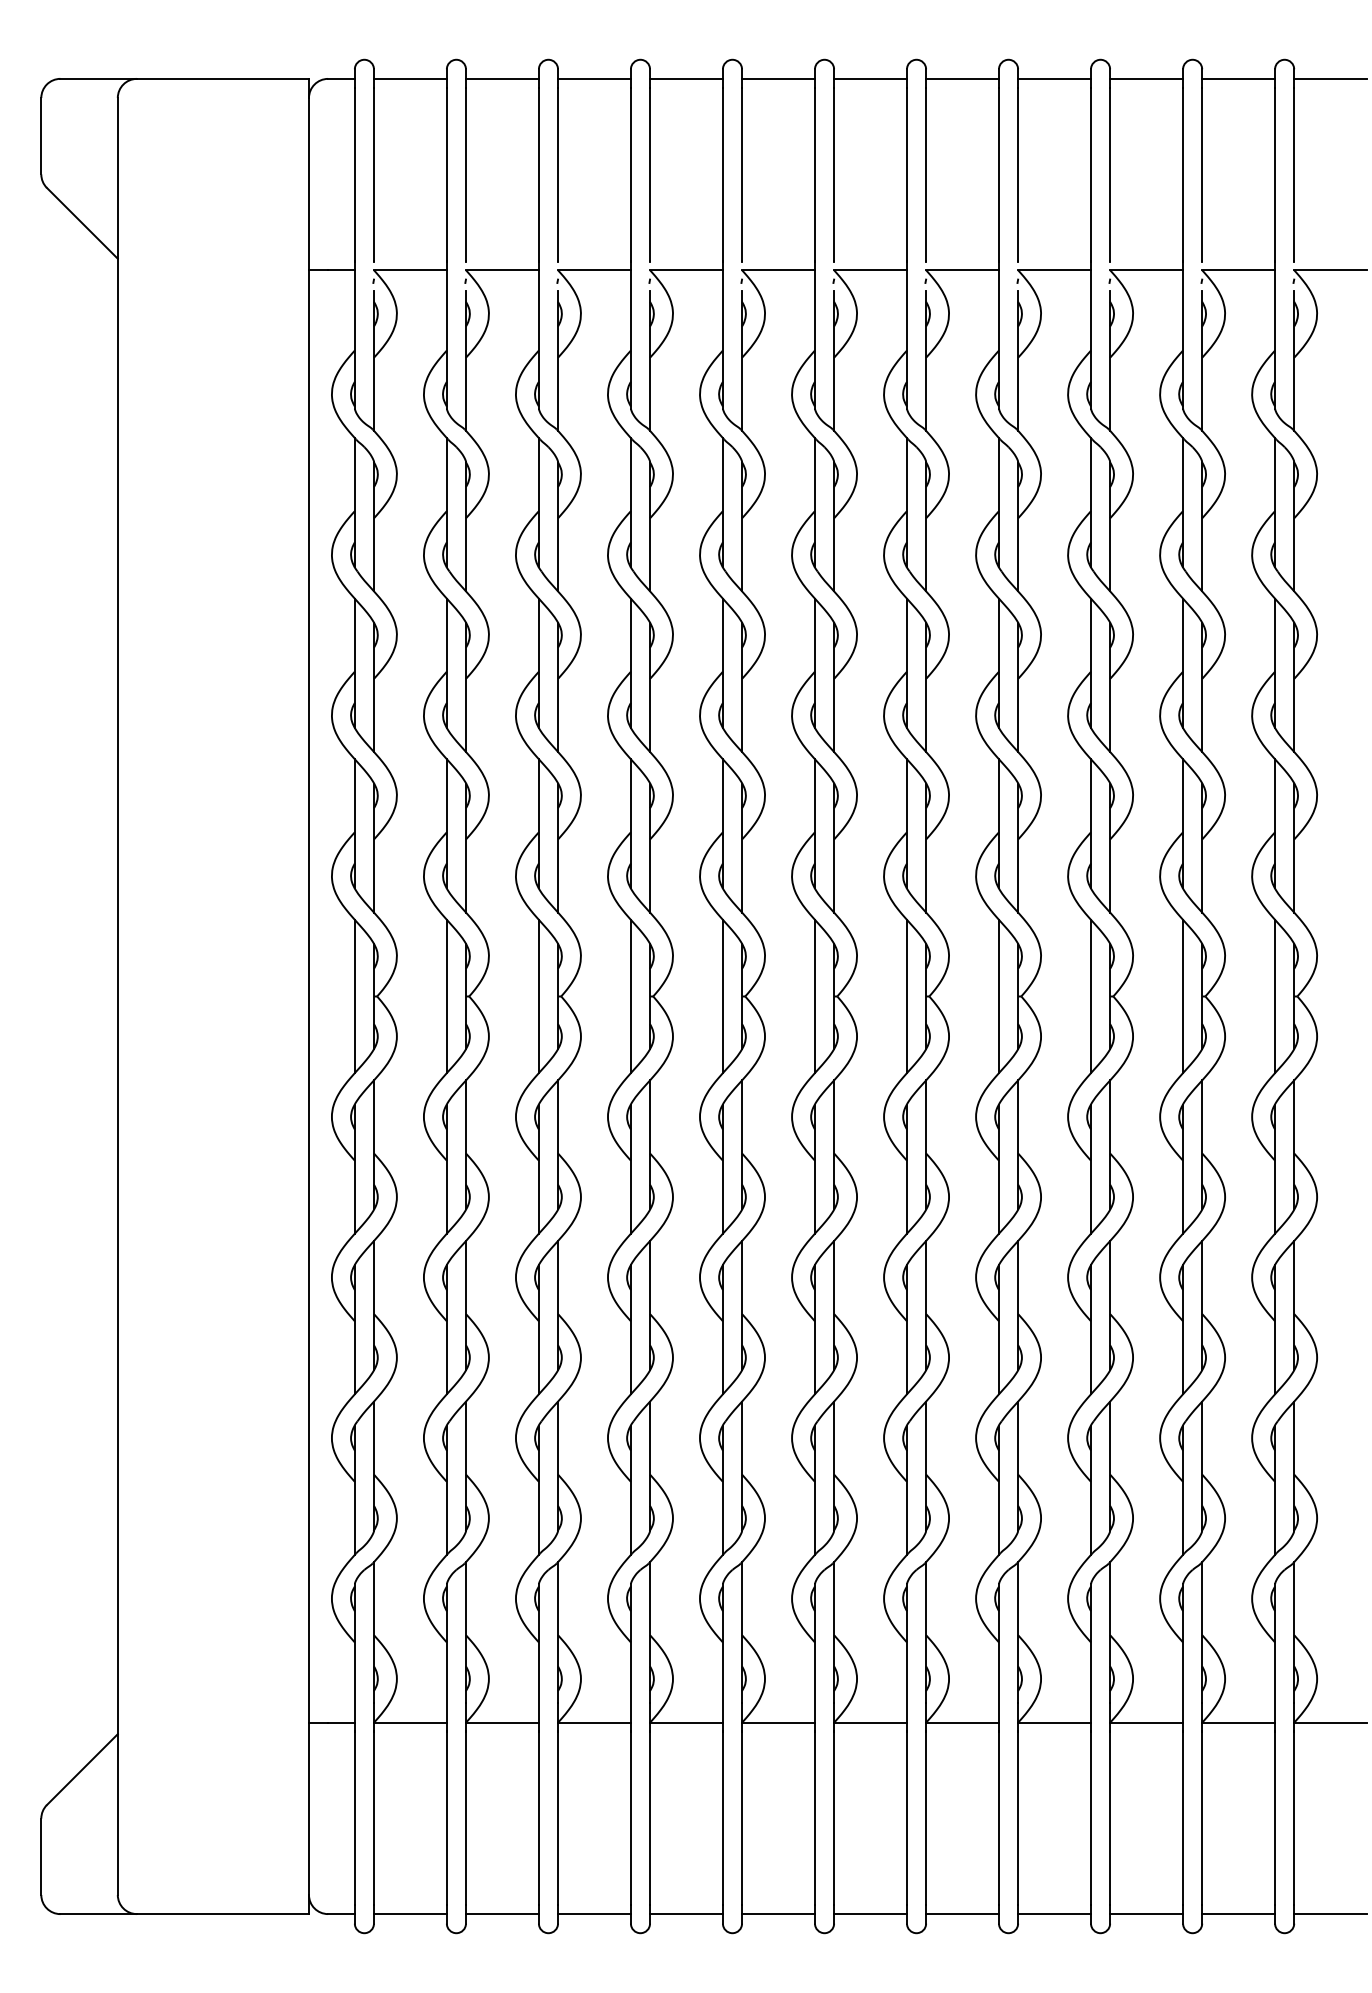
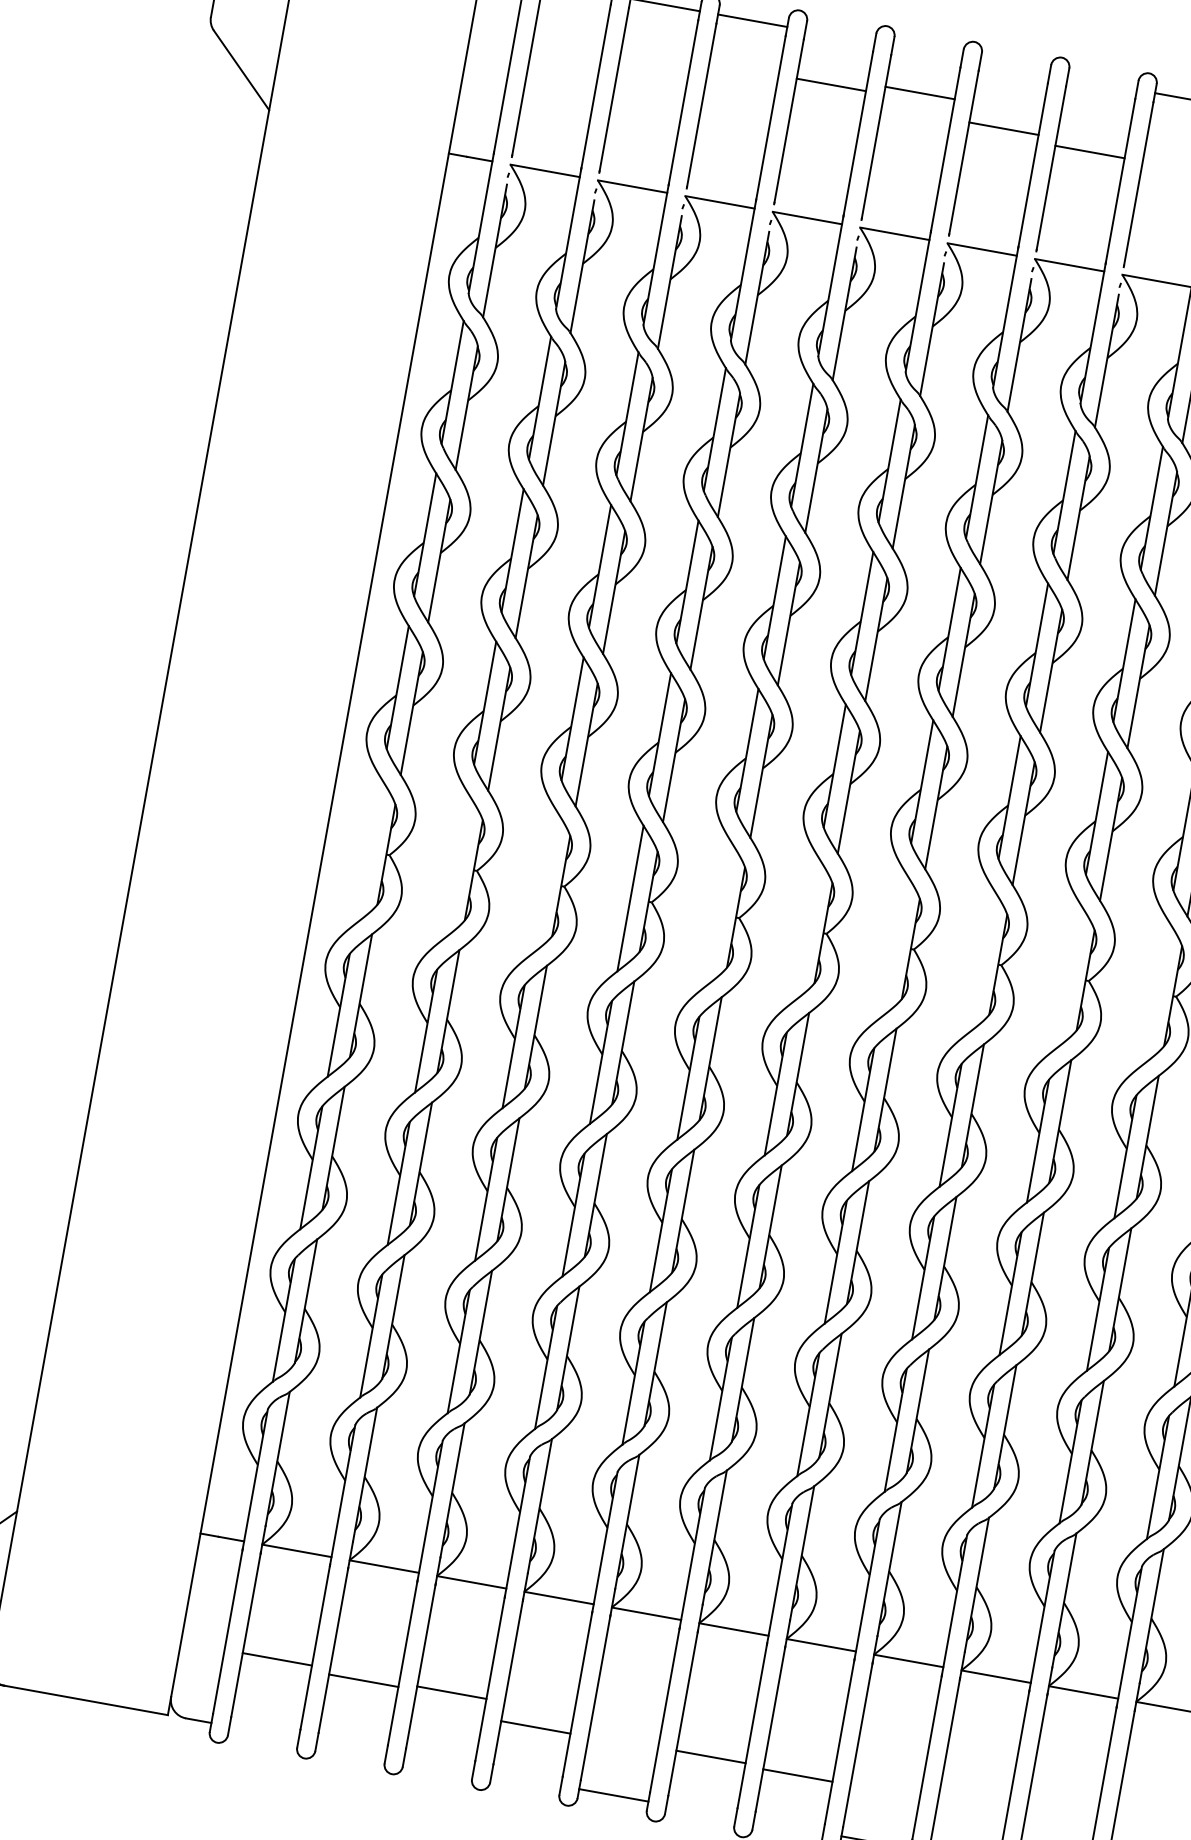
line: (686, 78) -> (831, 84), moved
line: (778, 78) -> (920, 92), moved
line: (870, 78) -> (1004, 128), moved
line: (962, 78) -> (1090, 151), moved
line: (354, 996) -> (367, 851), removed
line: (446, 996) -> (455, 867), removed
line: (538, 996) -> (542, 882), removed
line: (722, 996) -> (717, 914), removed
line: (814, 996) -> (804, 929), removed
line: (907, 996) -> (893, 945), removed
line: (999, 996) -> (980, 961), removed
line: (1091, 996) -> (1067, 977), removed
line: (1183, 996) -> (1155, 993), removed
line: (409, 1914) -> (276, 1659), moved
line: (501, 1914) -> (362, 1680), moved
line: (594, 1914) -> (451, 1693), moved
line: (686, 1914) -> (535, 1727), moved
line: (870, 1914) -> (710, 1757), moved
line: (962, 1914) -> (797, 1775), moved

